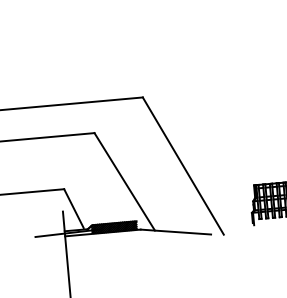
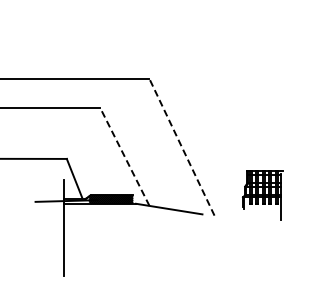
line: (182, 166) -> (181, 147), solid -> dashed
line: (124, 182) -> (124, 157), solid -> dashed

